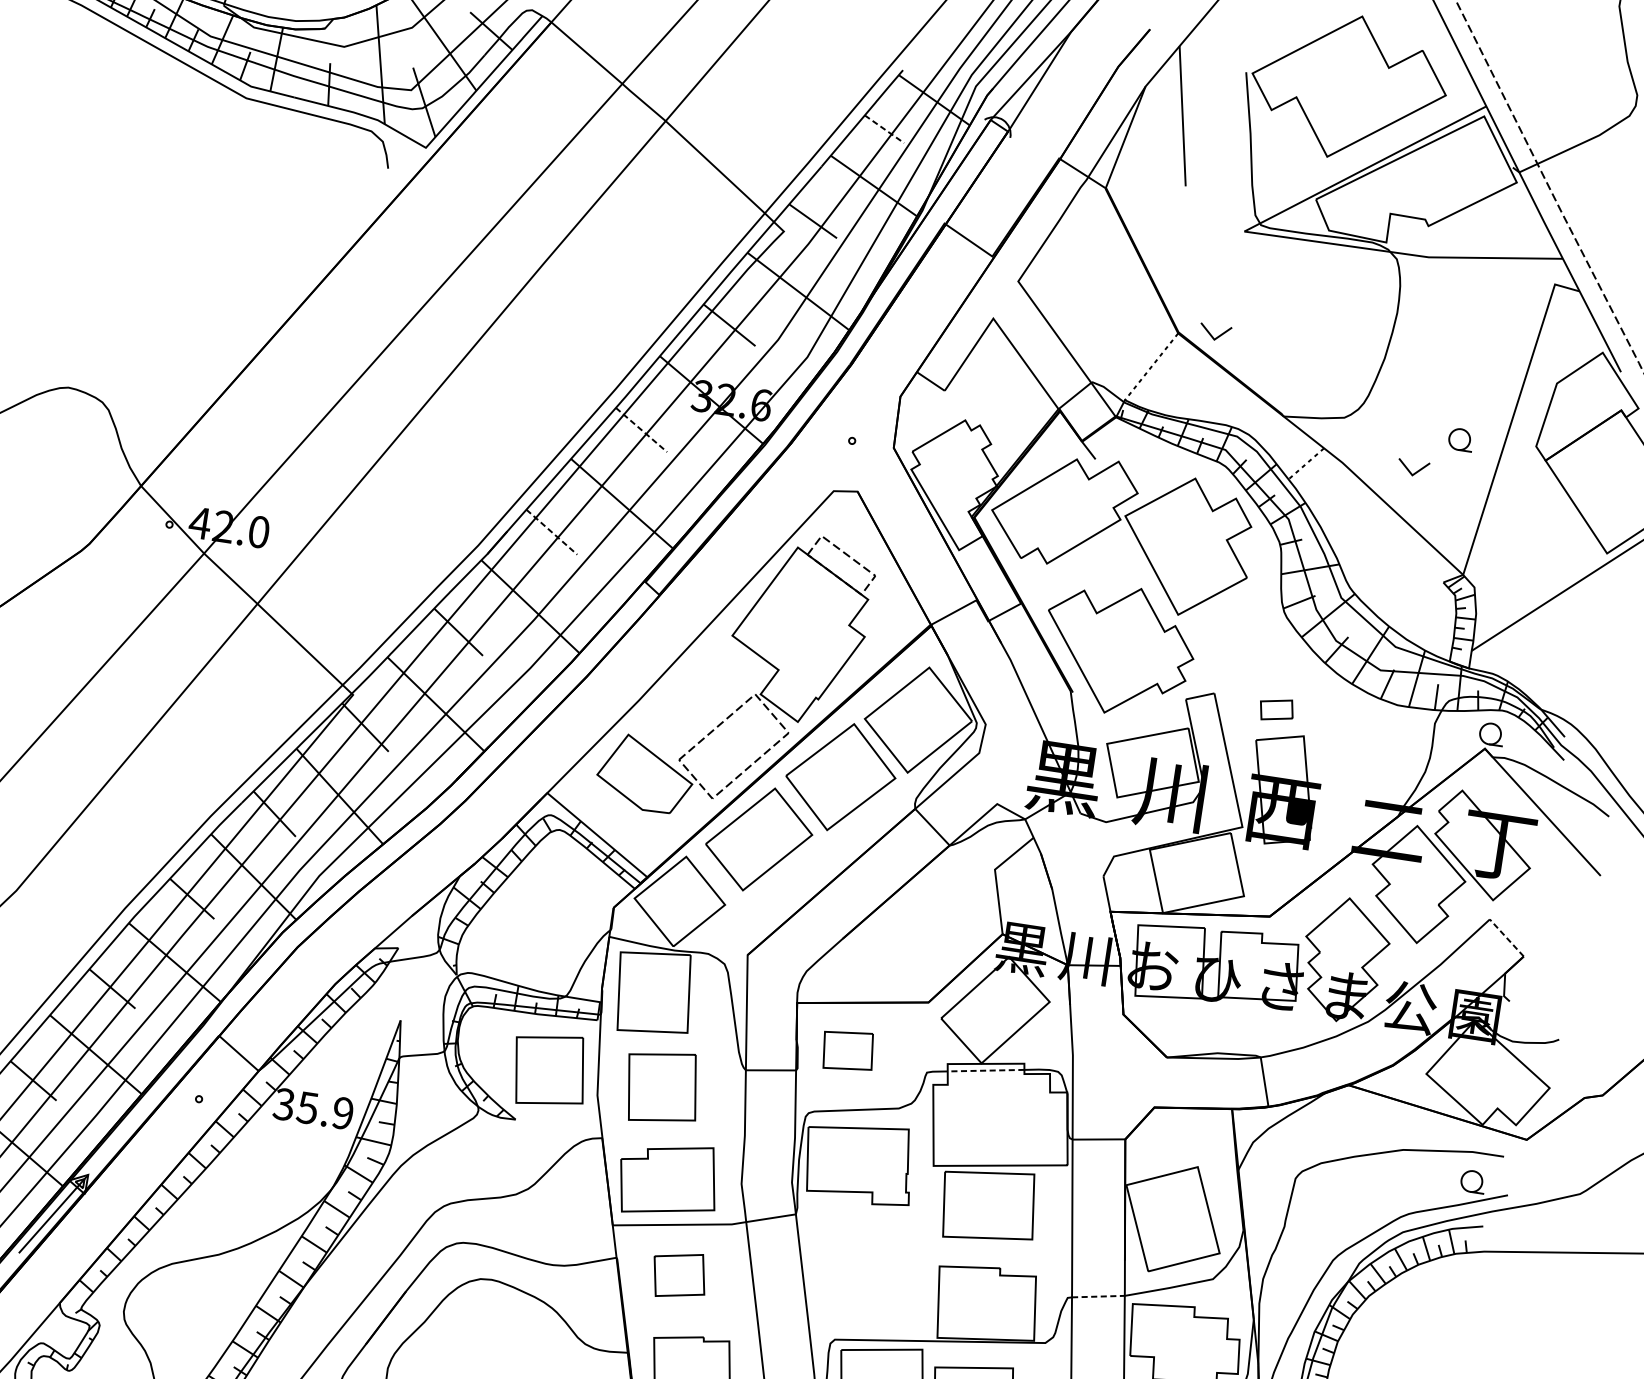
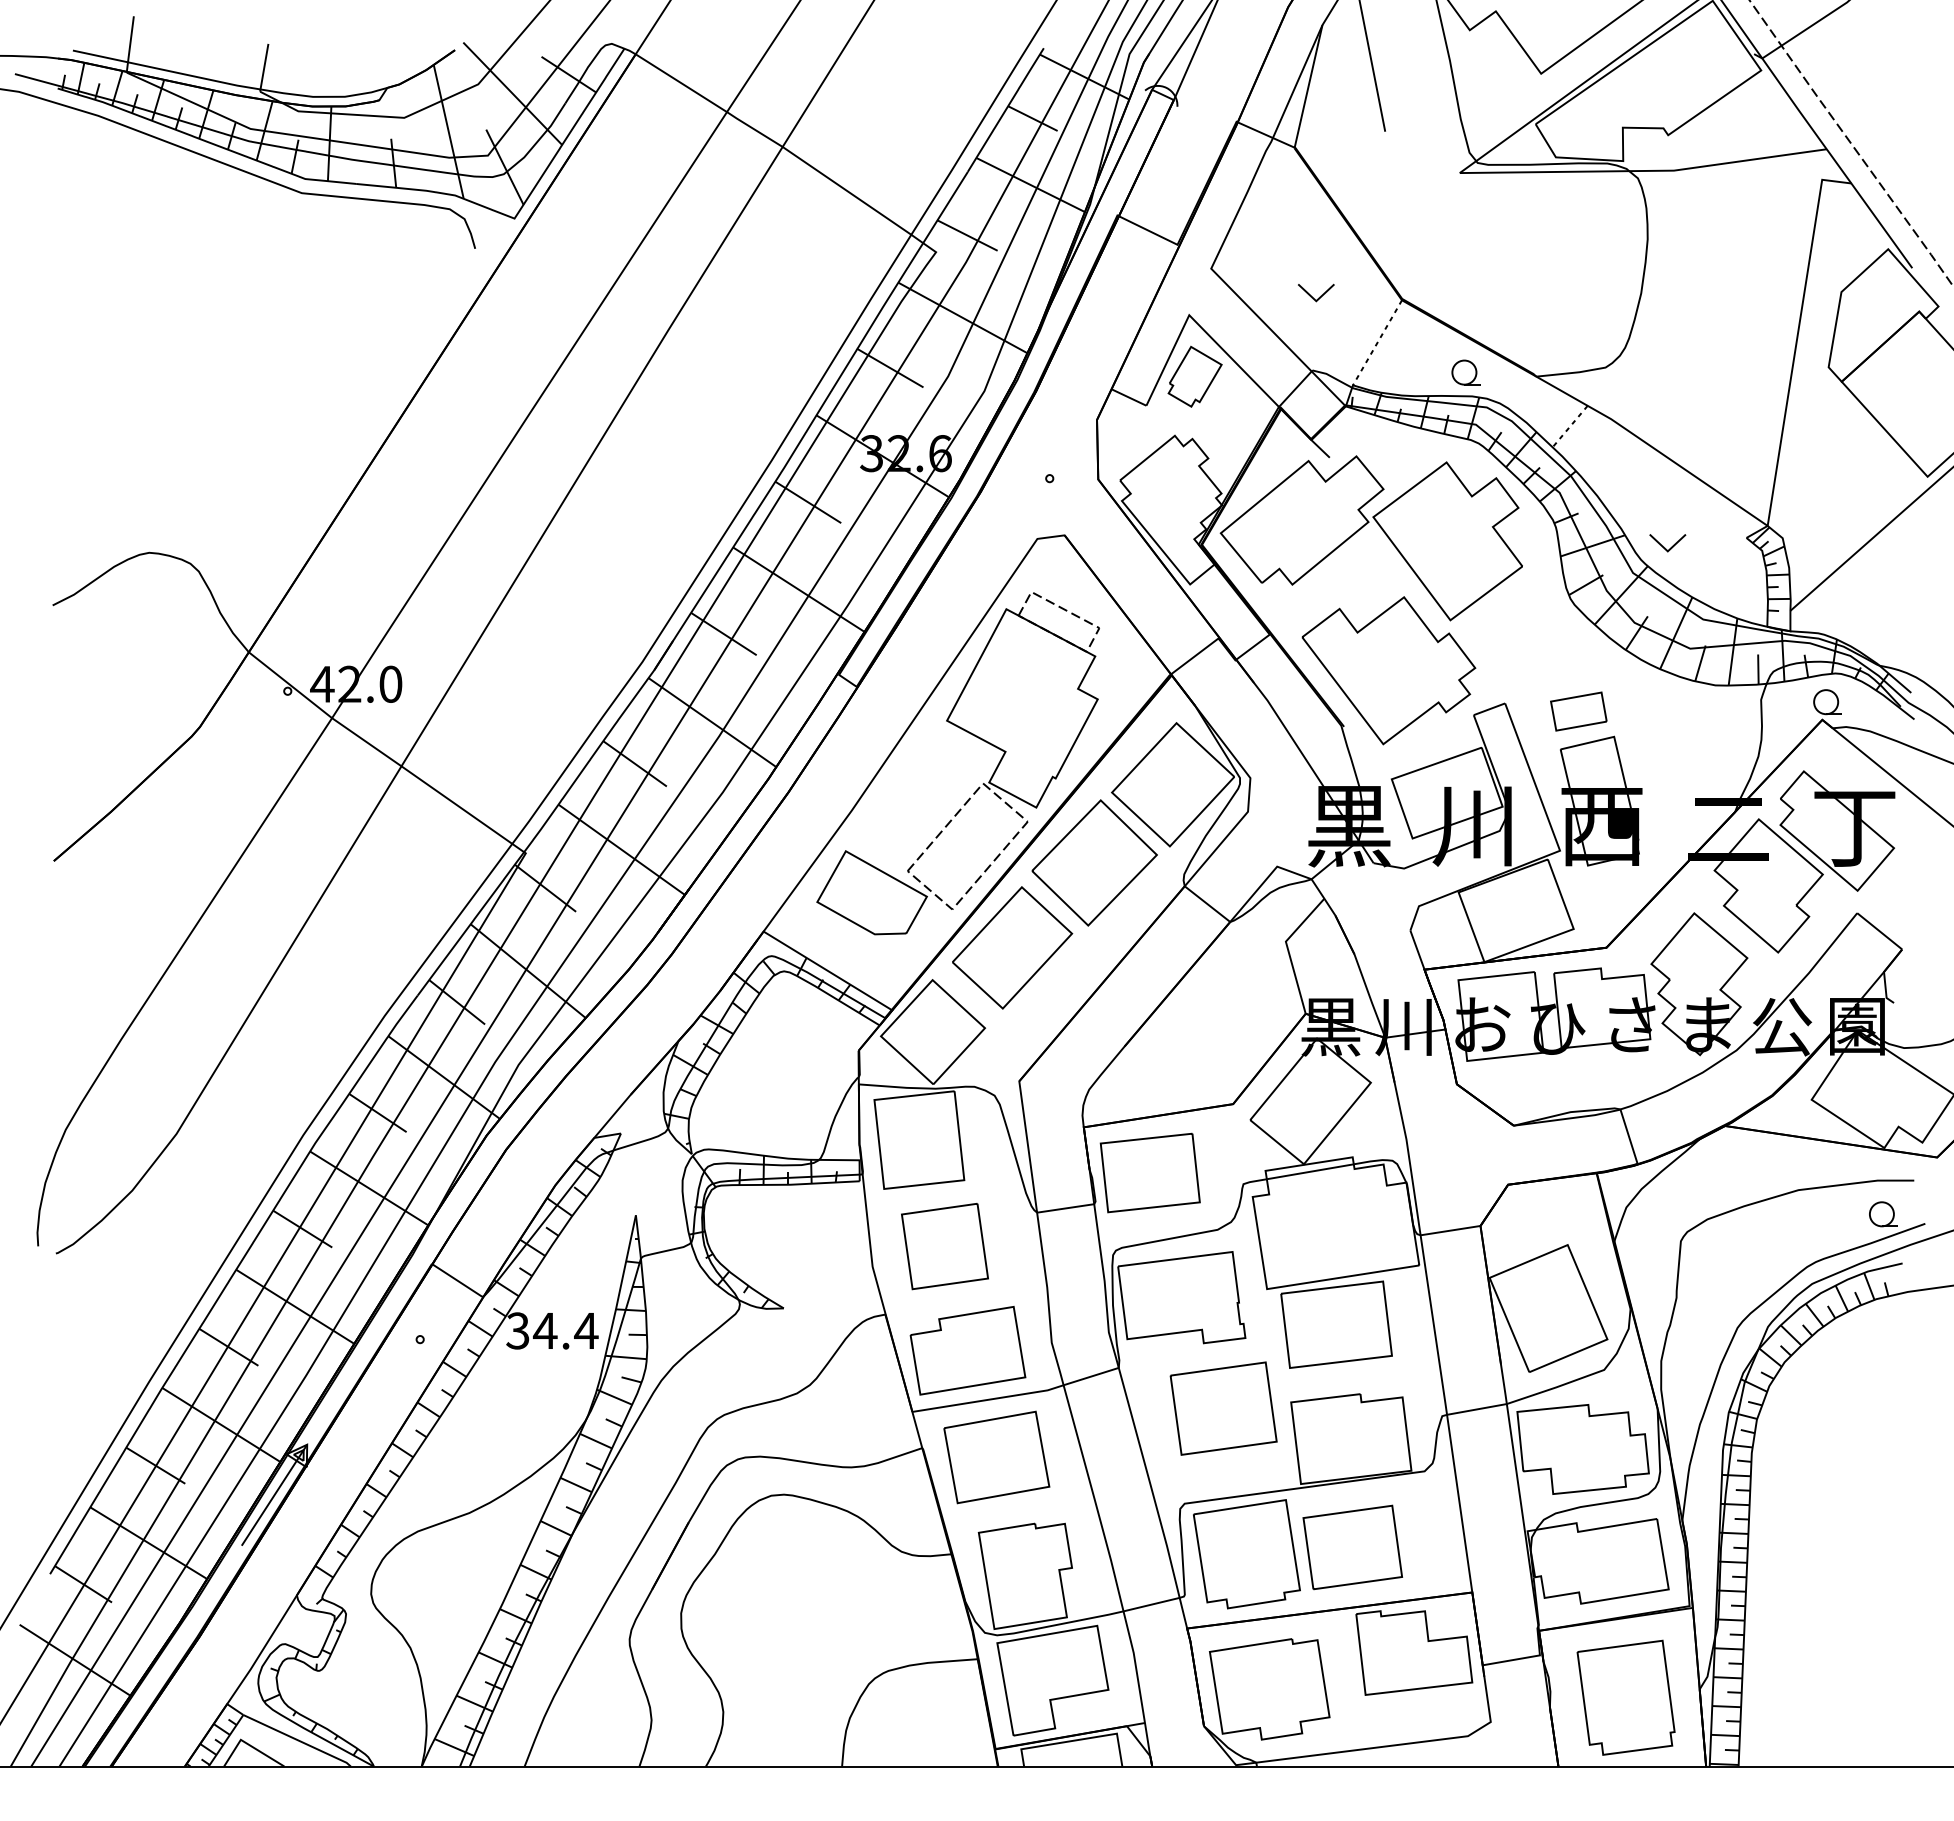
line: (884, 129) -> (1032, 118), dashed -> solid
part: (1215, 332) -> (1316, 292), moved
part: (989, 371) -> (1194, 376), added
line: (641, 430) -> (808, 502), dashed -> solid
part: (1460, 439) -> (1465, 372), moved
part: (1413, 468) -> (1667, 543), moved
line: (552, 532) -> (724, 634), dashed -> solid
part: (1276, 709) -> (1578, 711), size x1.43
line: (1506, 938) -> (1879, 931), dashed -> solid
part: (847, 1050) -> (1149, 1172), size x1.67
part: (549, 1070) -> (813, 1246), removed
line: (985, 1070) -> (1309, 1171), dashed -> solid
text: (325, 1110) -> (565, 1330), 35.9 -> 34.4
part: (880, 1262) -> (1223, 1408), added
part: (679, 1275) -> (996, 1457), size x1.67
line: (1098, 1296) -> (1477, 1409), dashed -> solid

